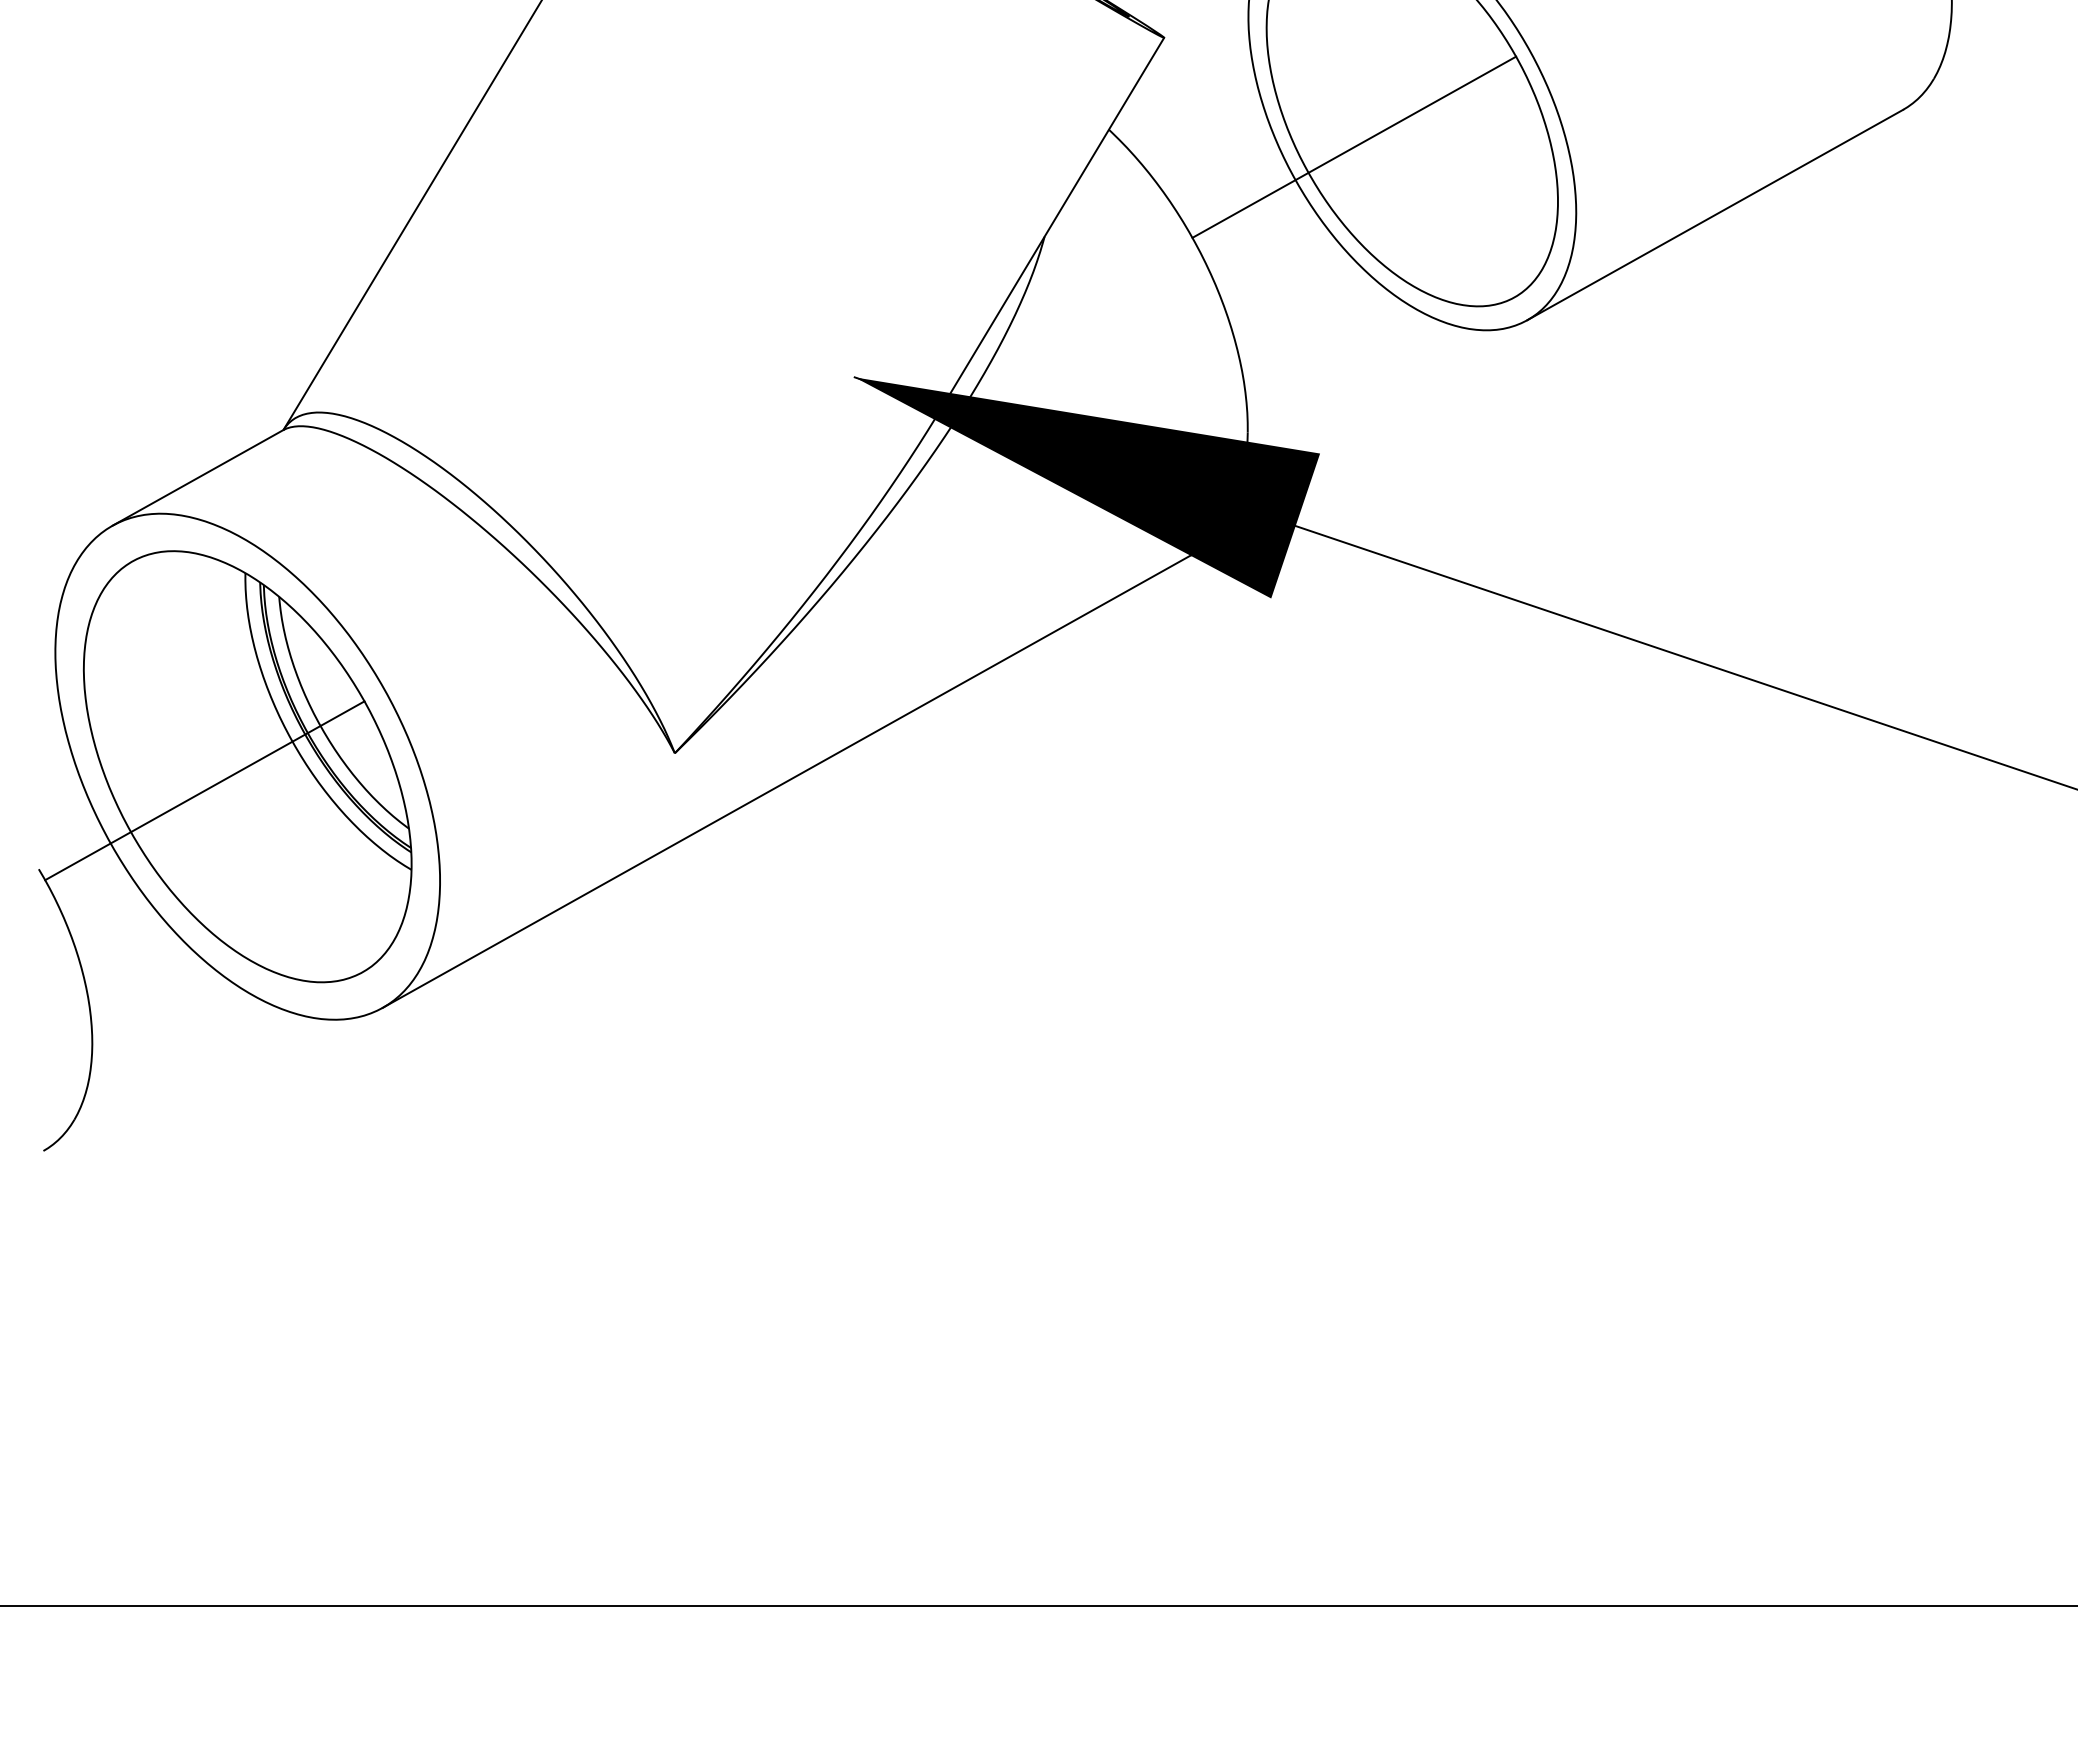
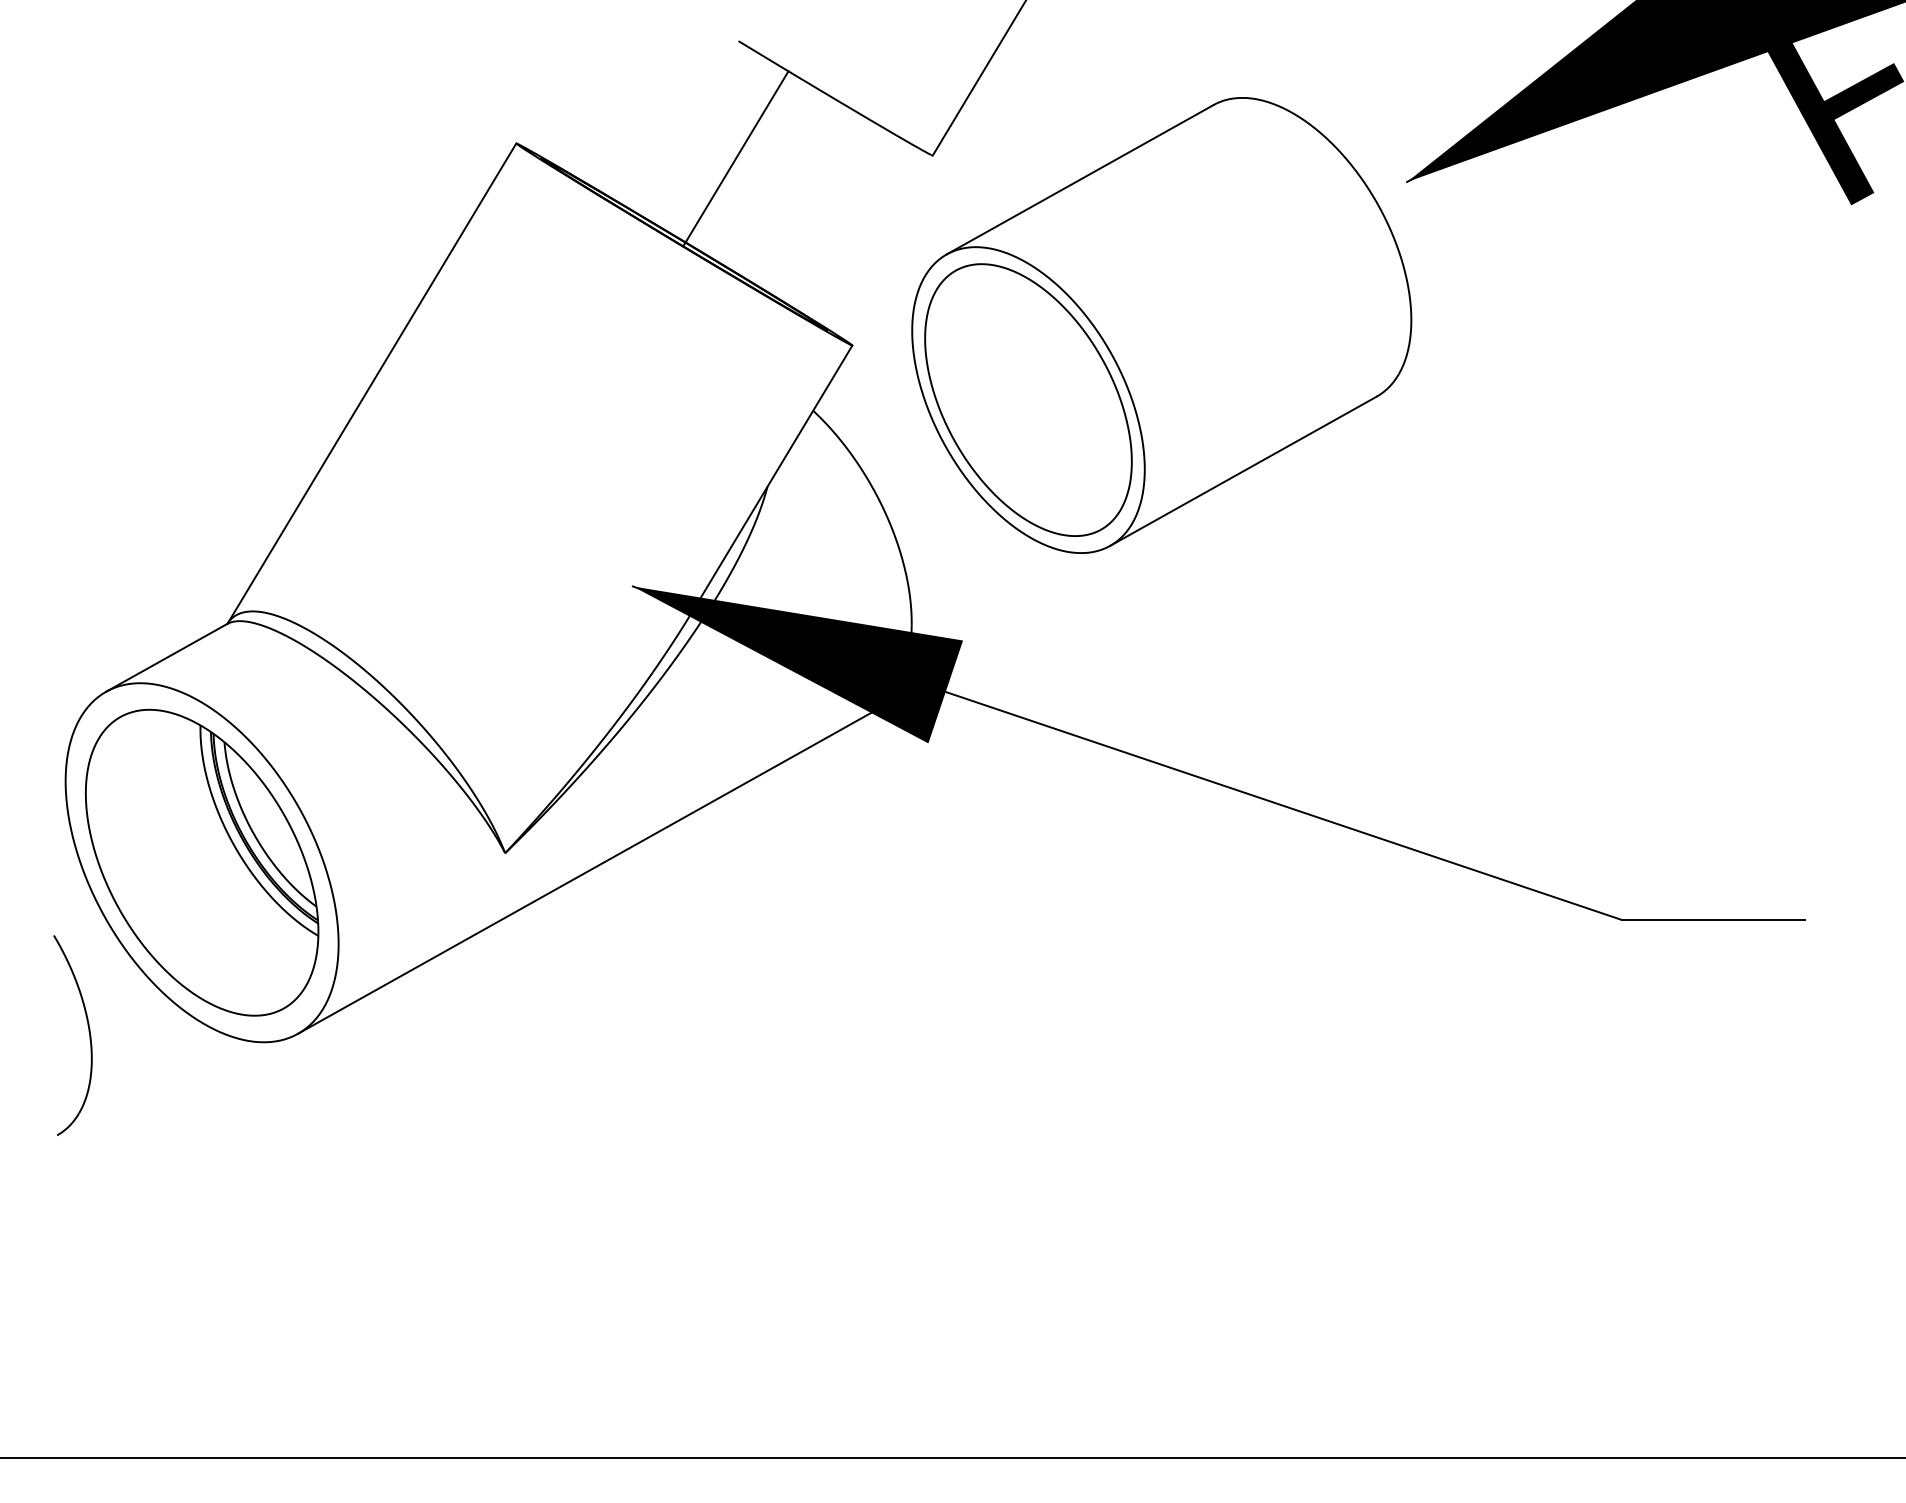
line: (1354, 146) -> (987, 422), removed
line: (204, 790) -> (171, 879), removed

